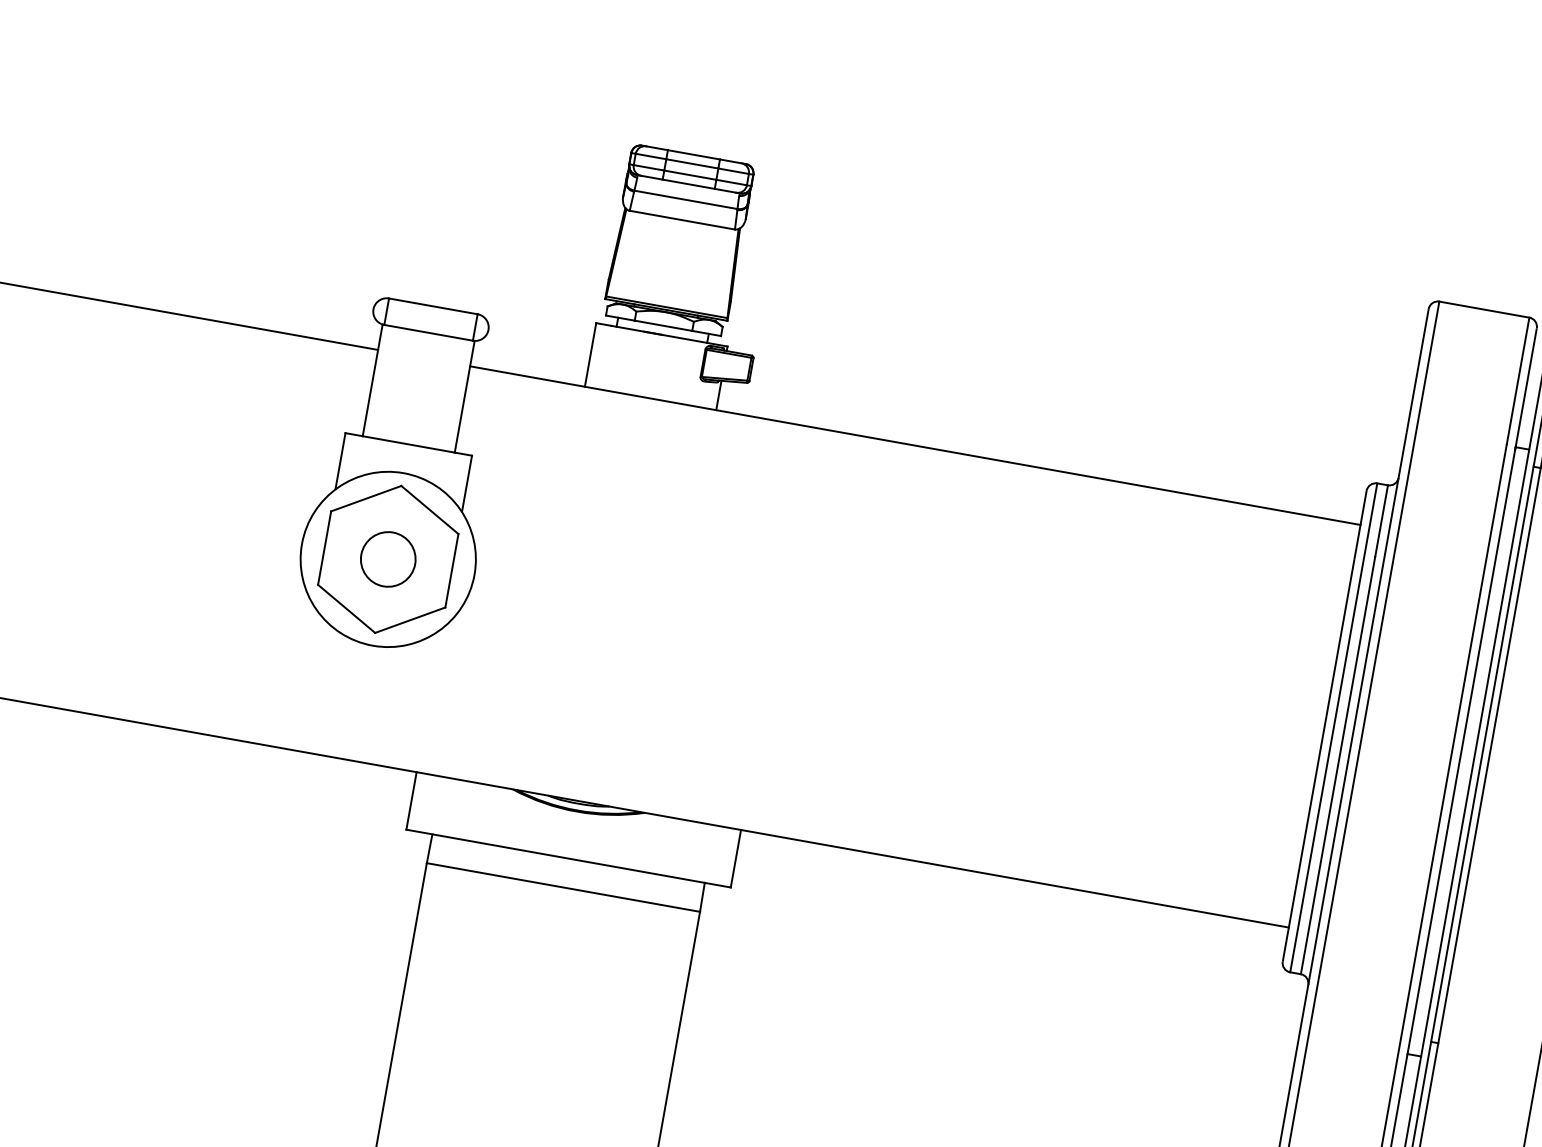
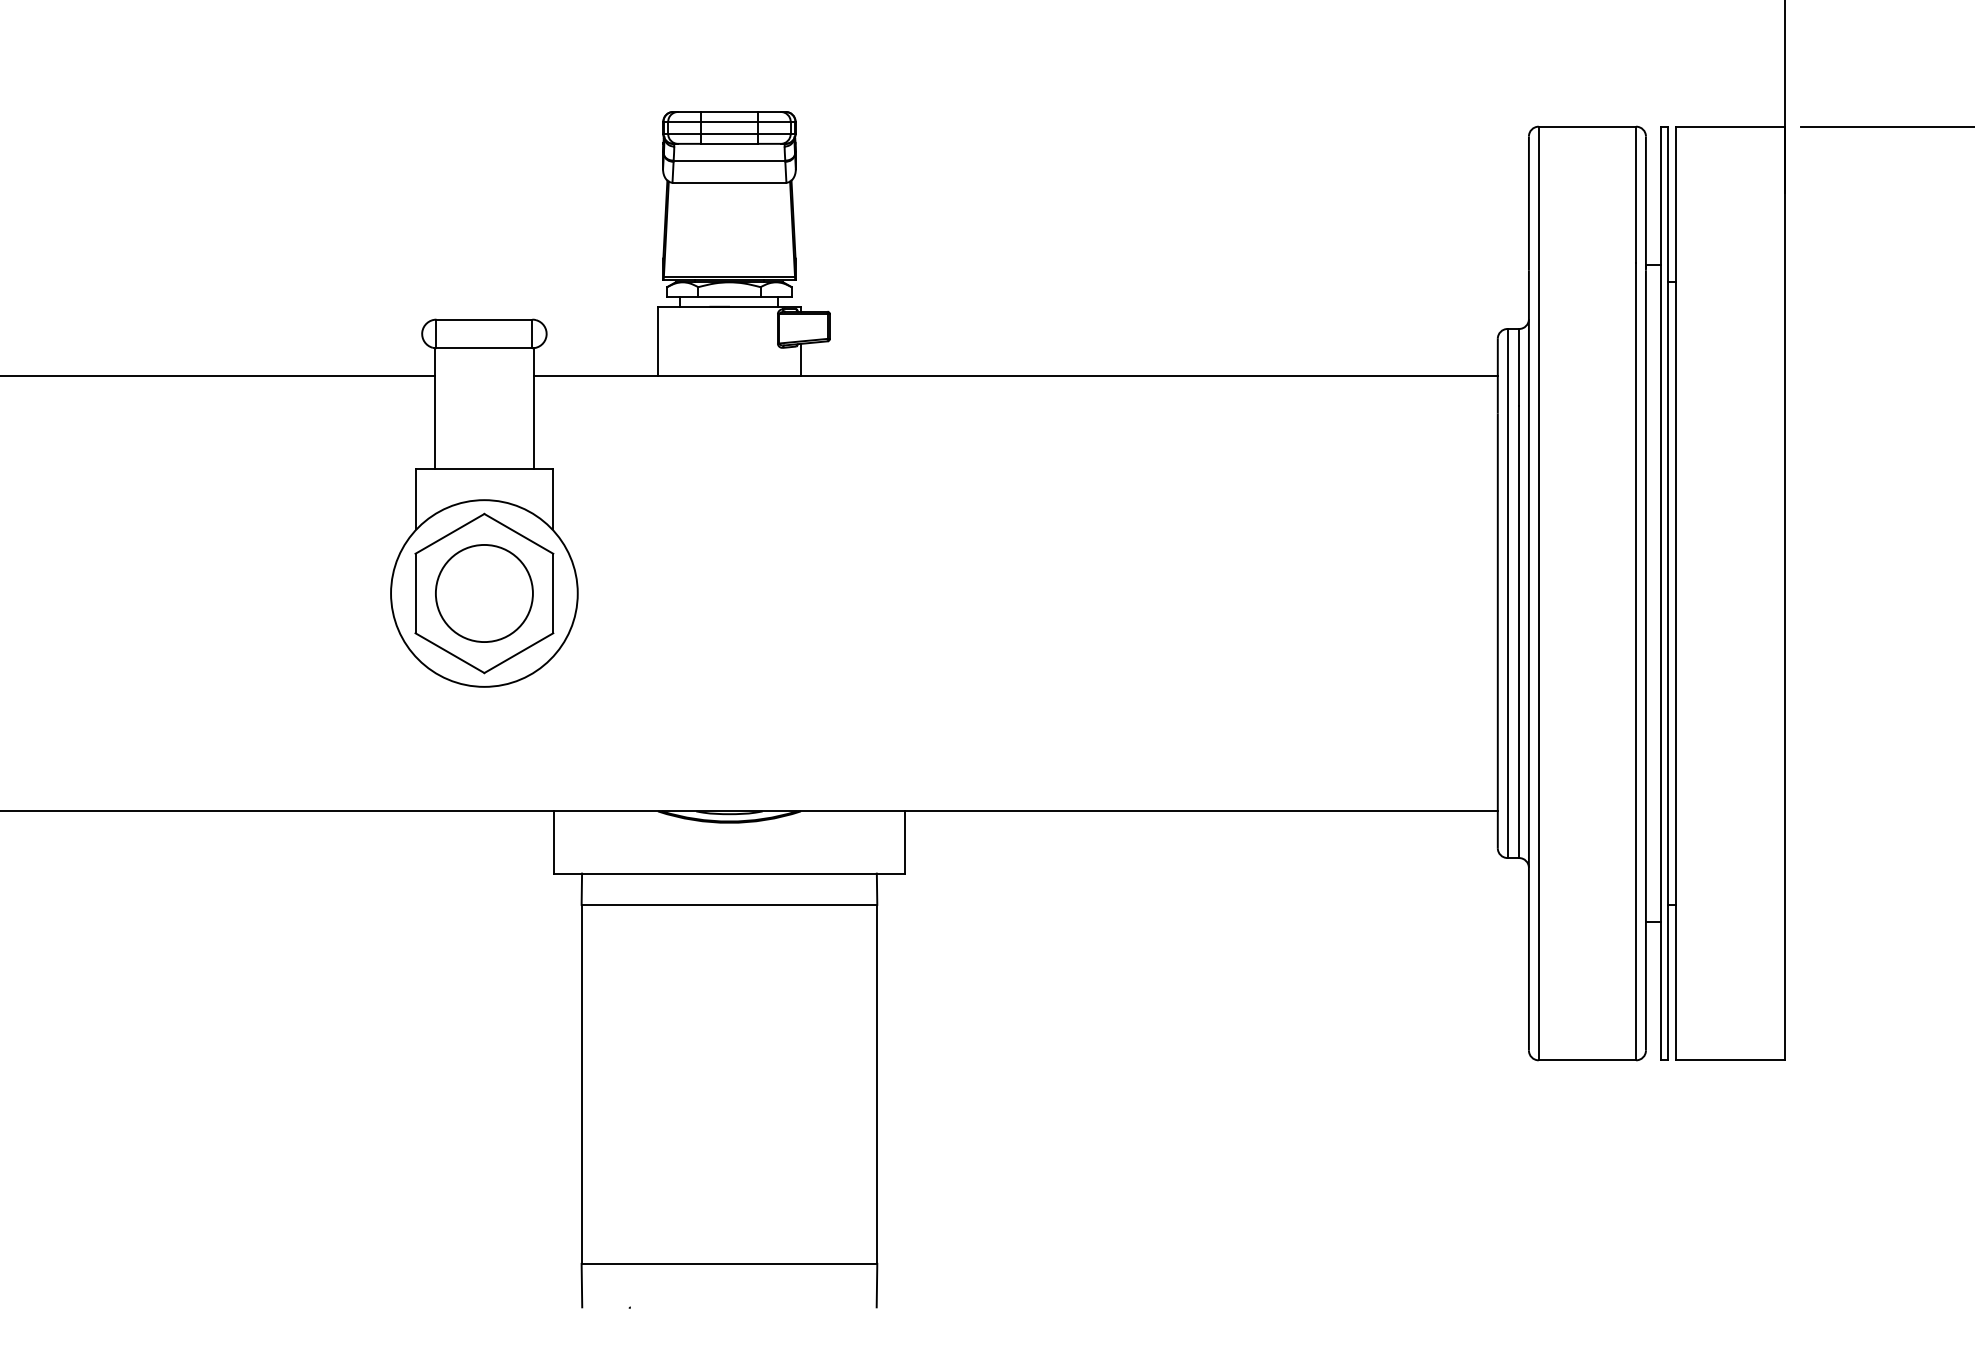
circle: (387, 559) -> (483, 593), size x1.67

